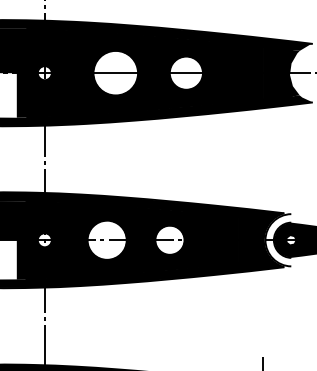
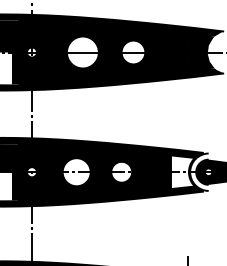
fill: (255, 239) -> (183, 171), removed

